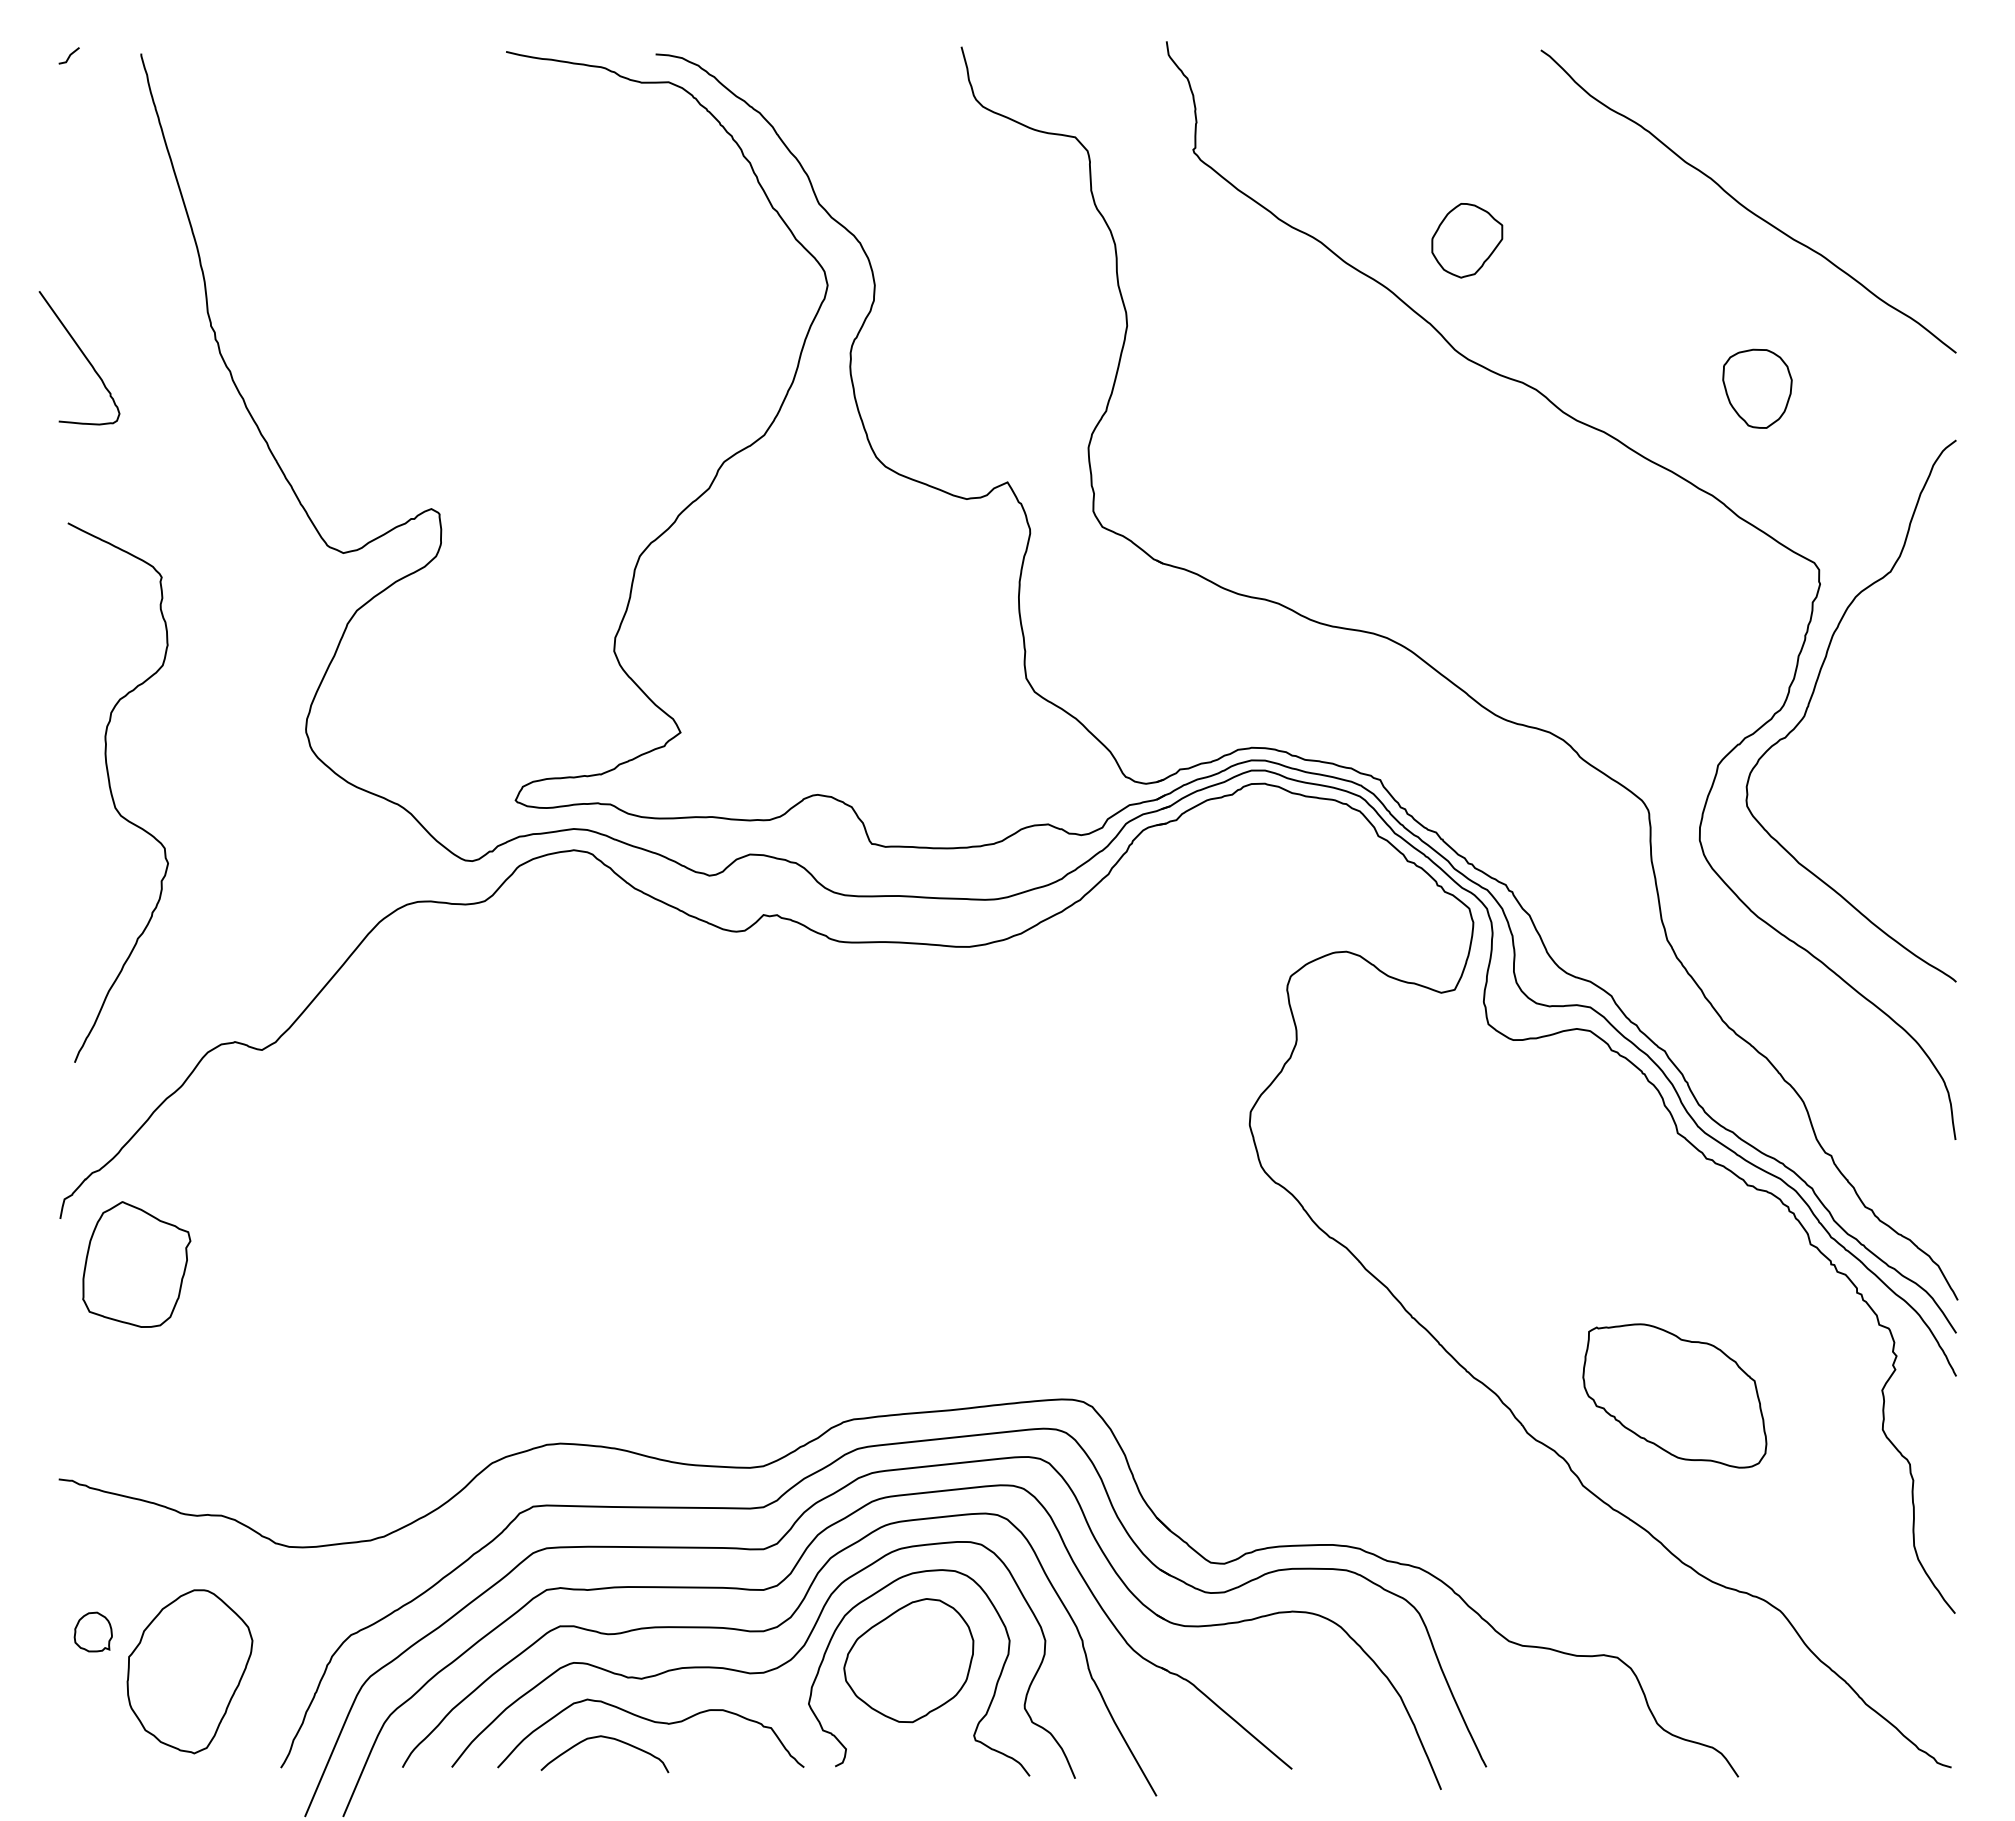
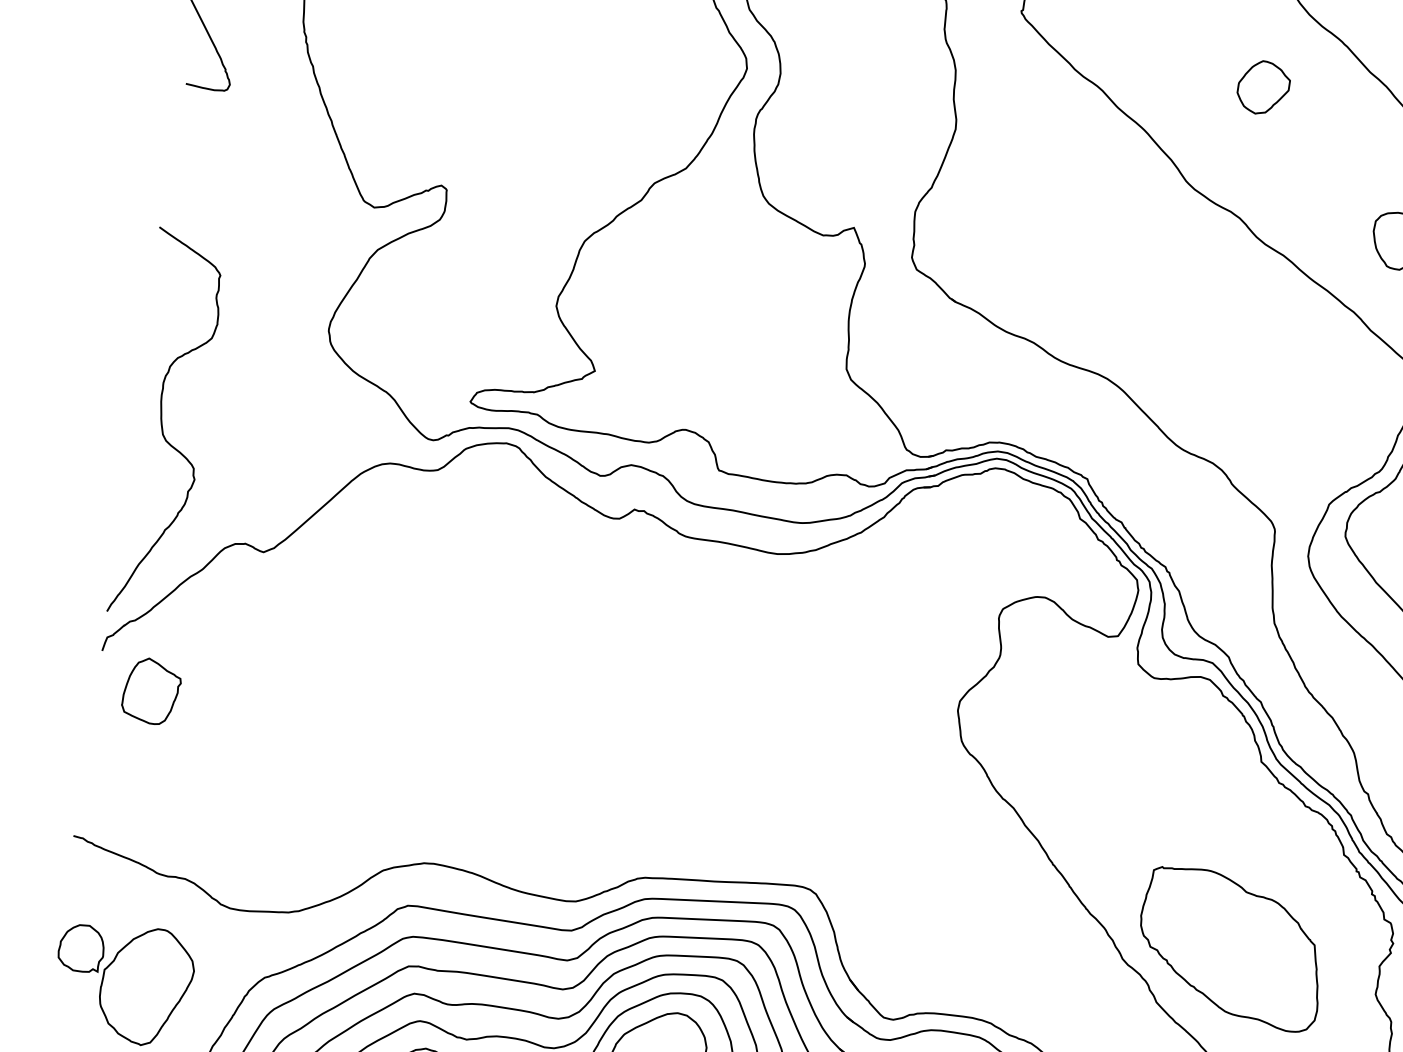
part: (1467, 240) -> (1263, 87), moved
curve: (112, 792) -> (162, 423), moved
part: (136, 1263) -> (151, 690), size x0.71
part: (1674, 1395) -> (1231, 947), size x1.43
part: (93, 1631) -> (82, 947), size x1.67

